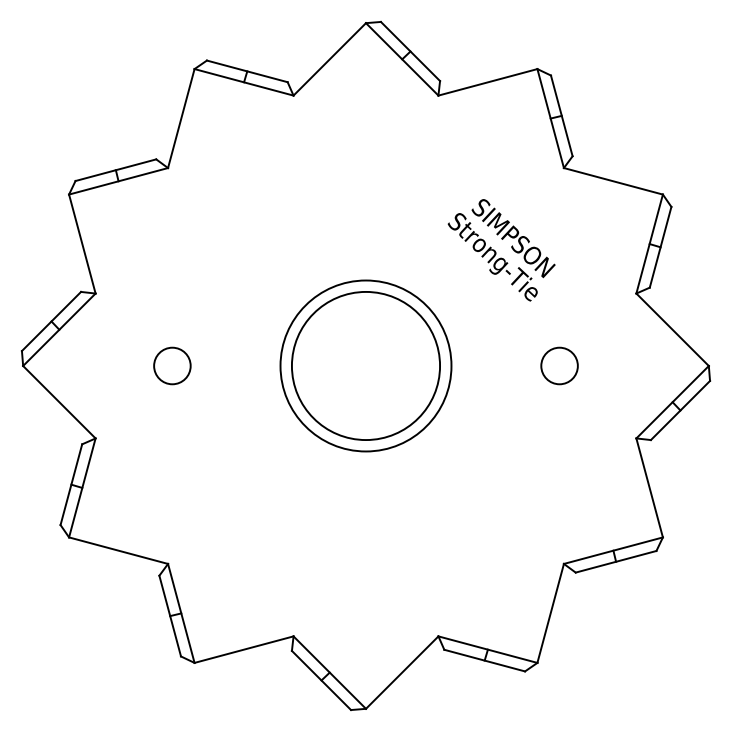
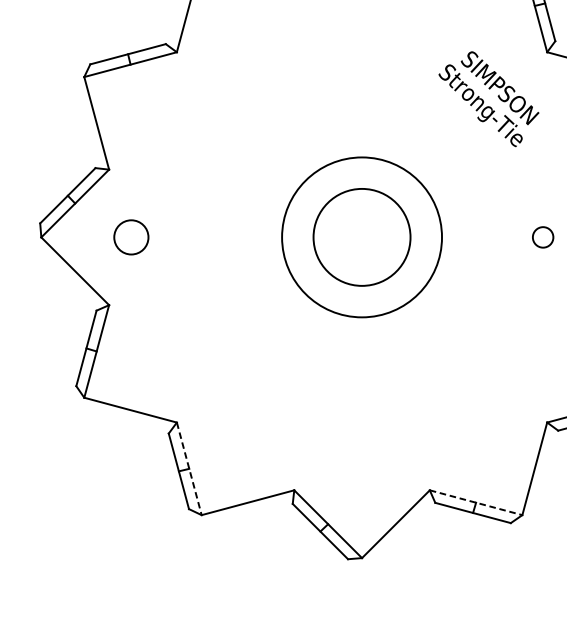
text: (501, 250) -> (488, 99), moved
circle: (172, 365) -> (131, 236), moved
circle: (365, 365) -> (361, 236), size x0.7
circle: (559, 365) -> (543, 236), size x0.6
line: (181, 613) -> (189, 468), solid -> dashed
line: (488, 649) -> (476, 502), solid -> dashed

